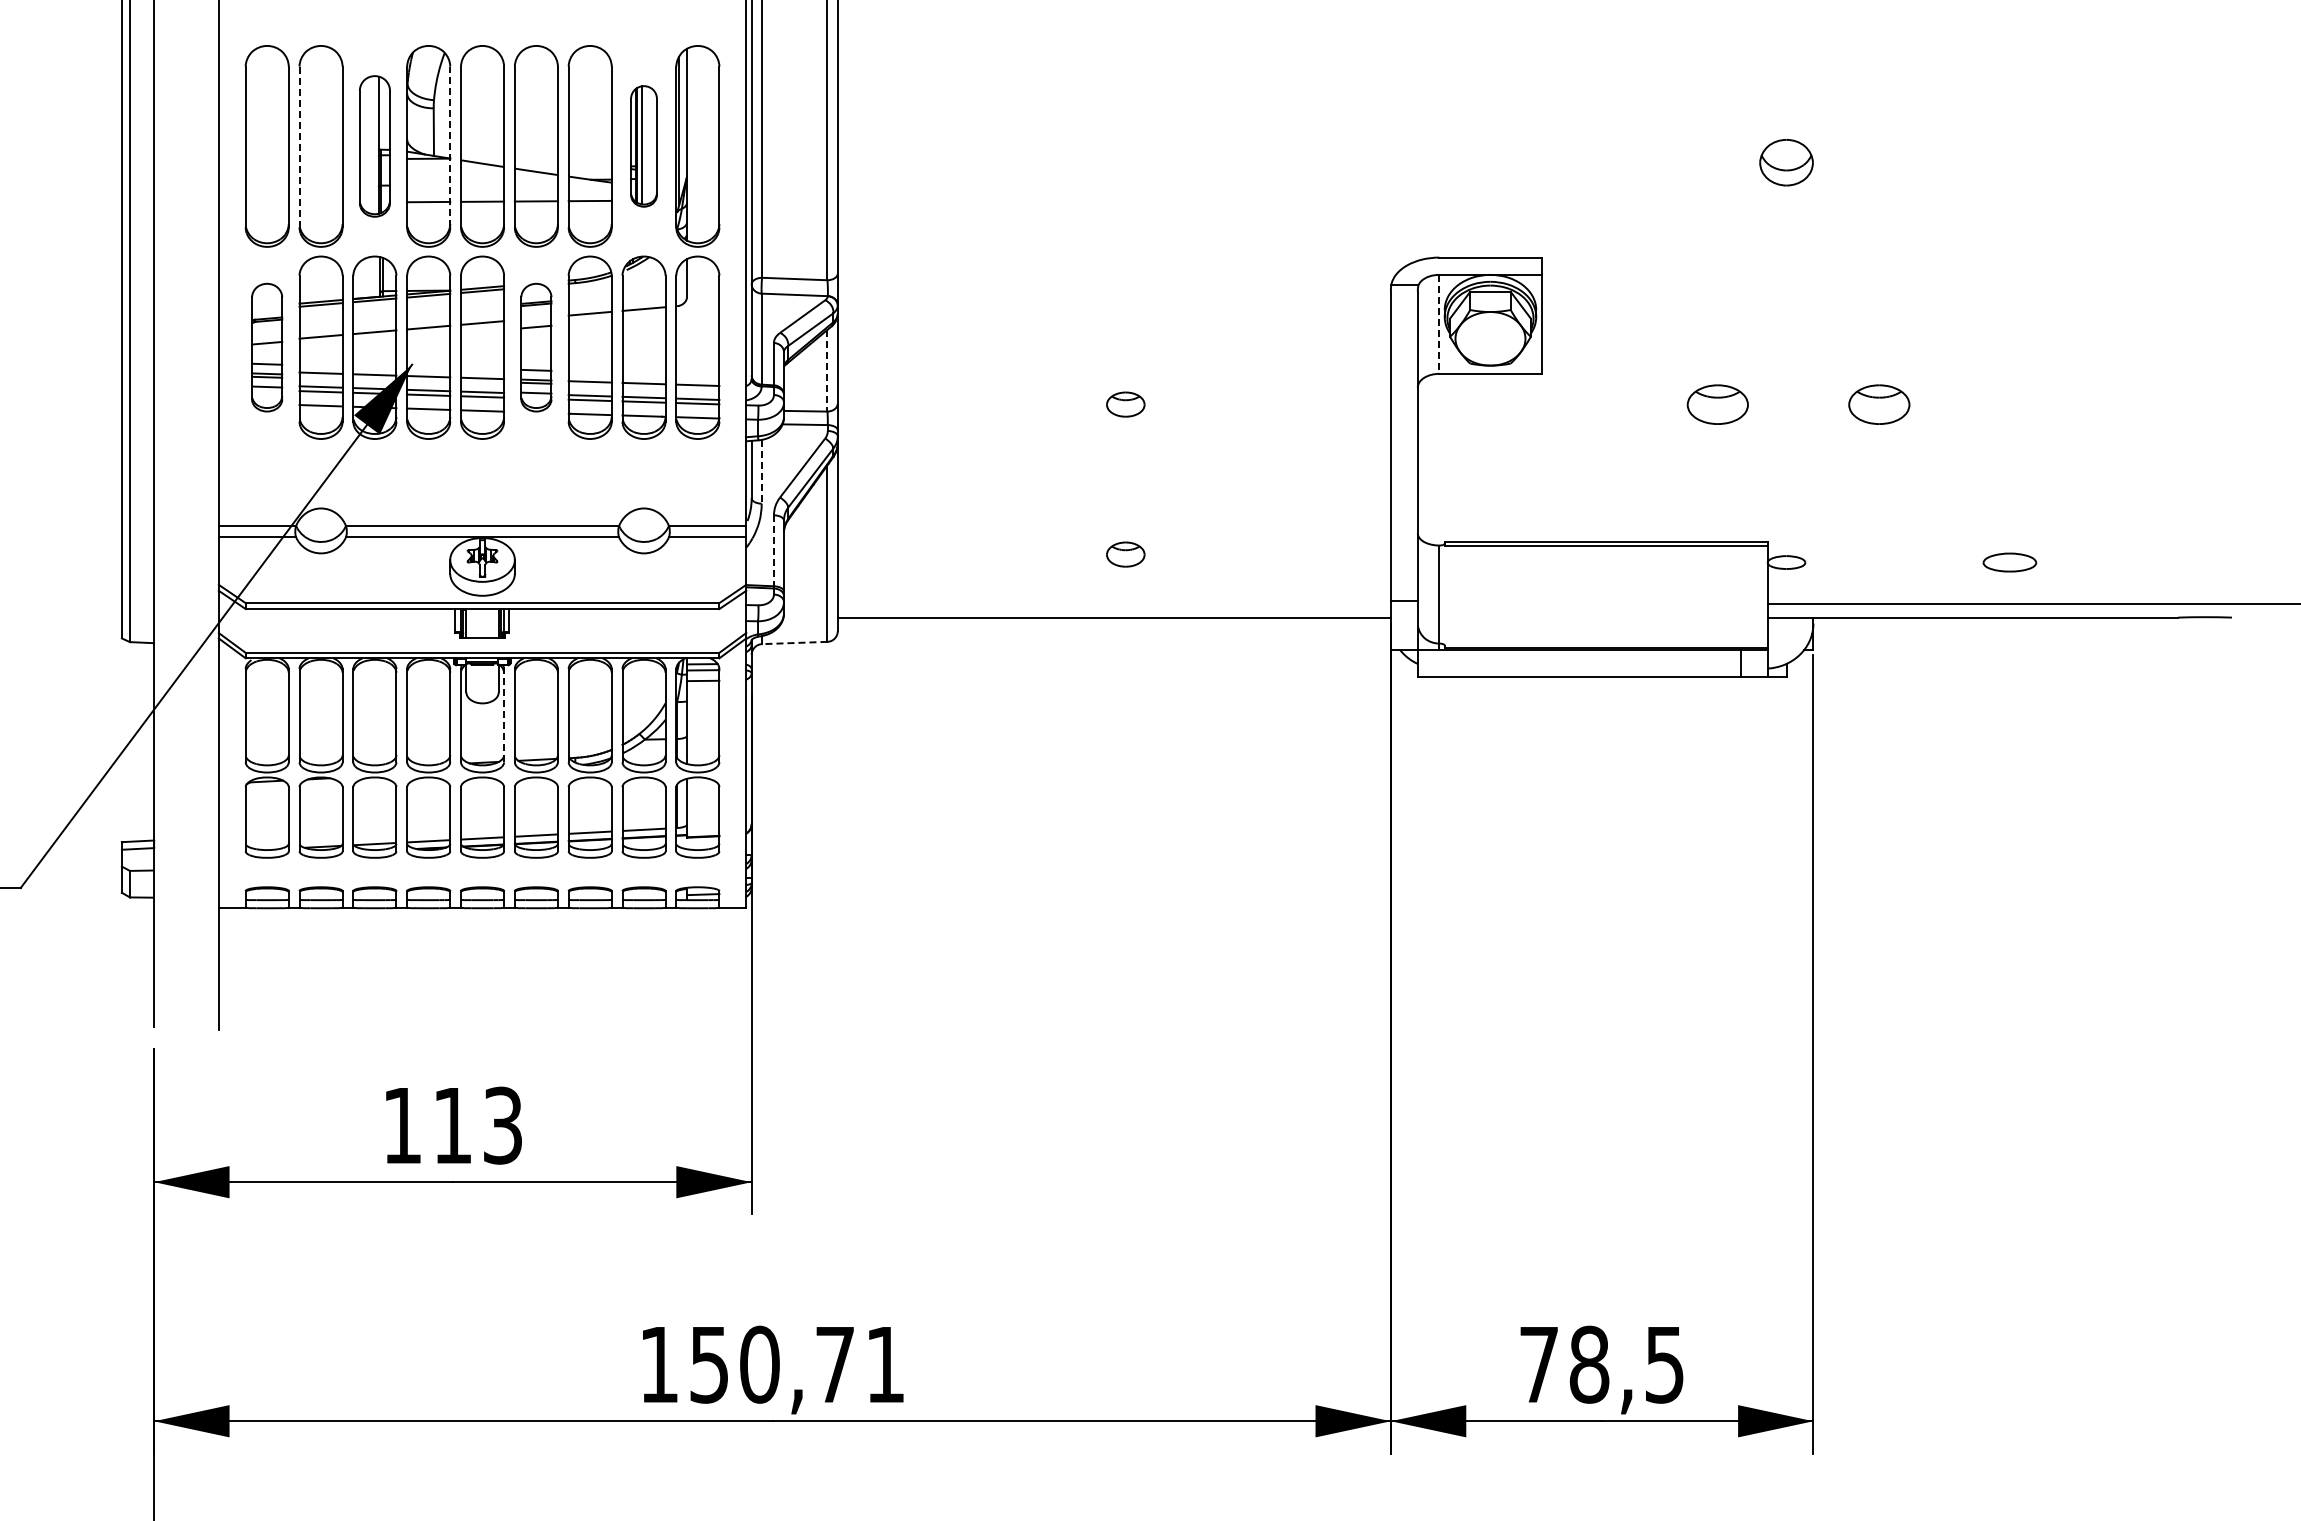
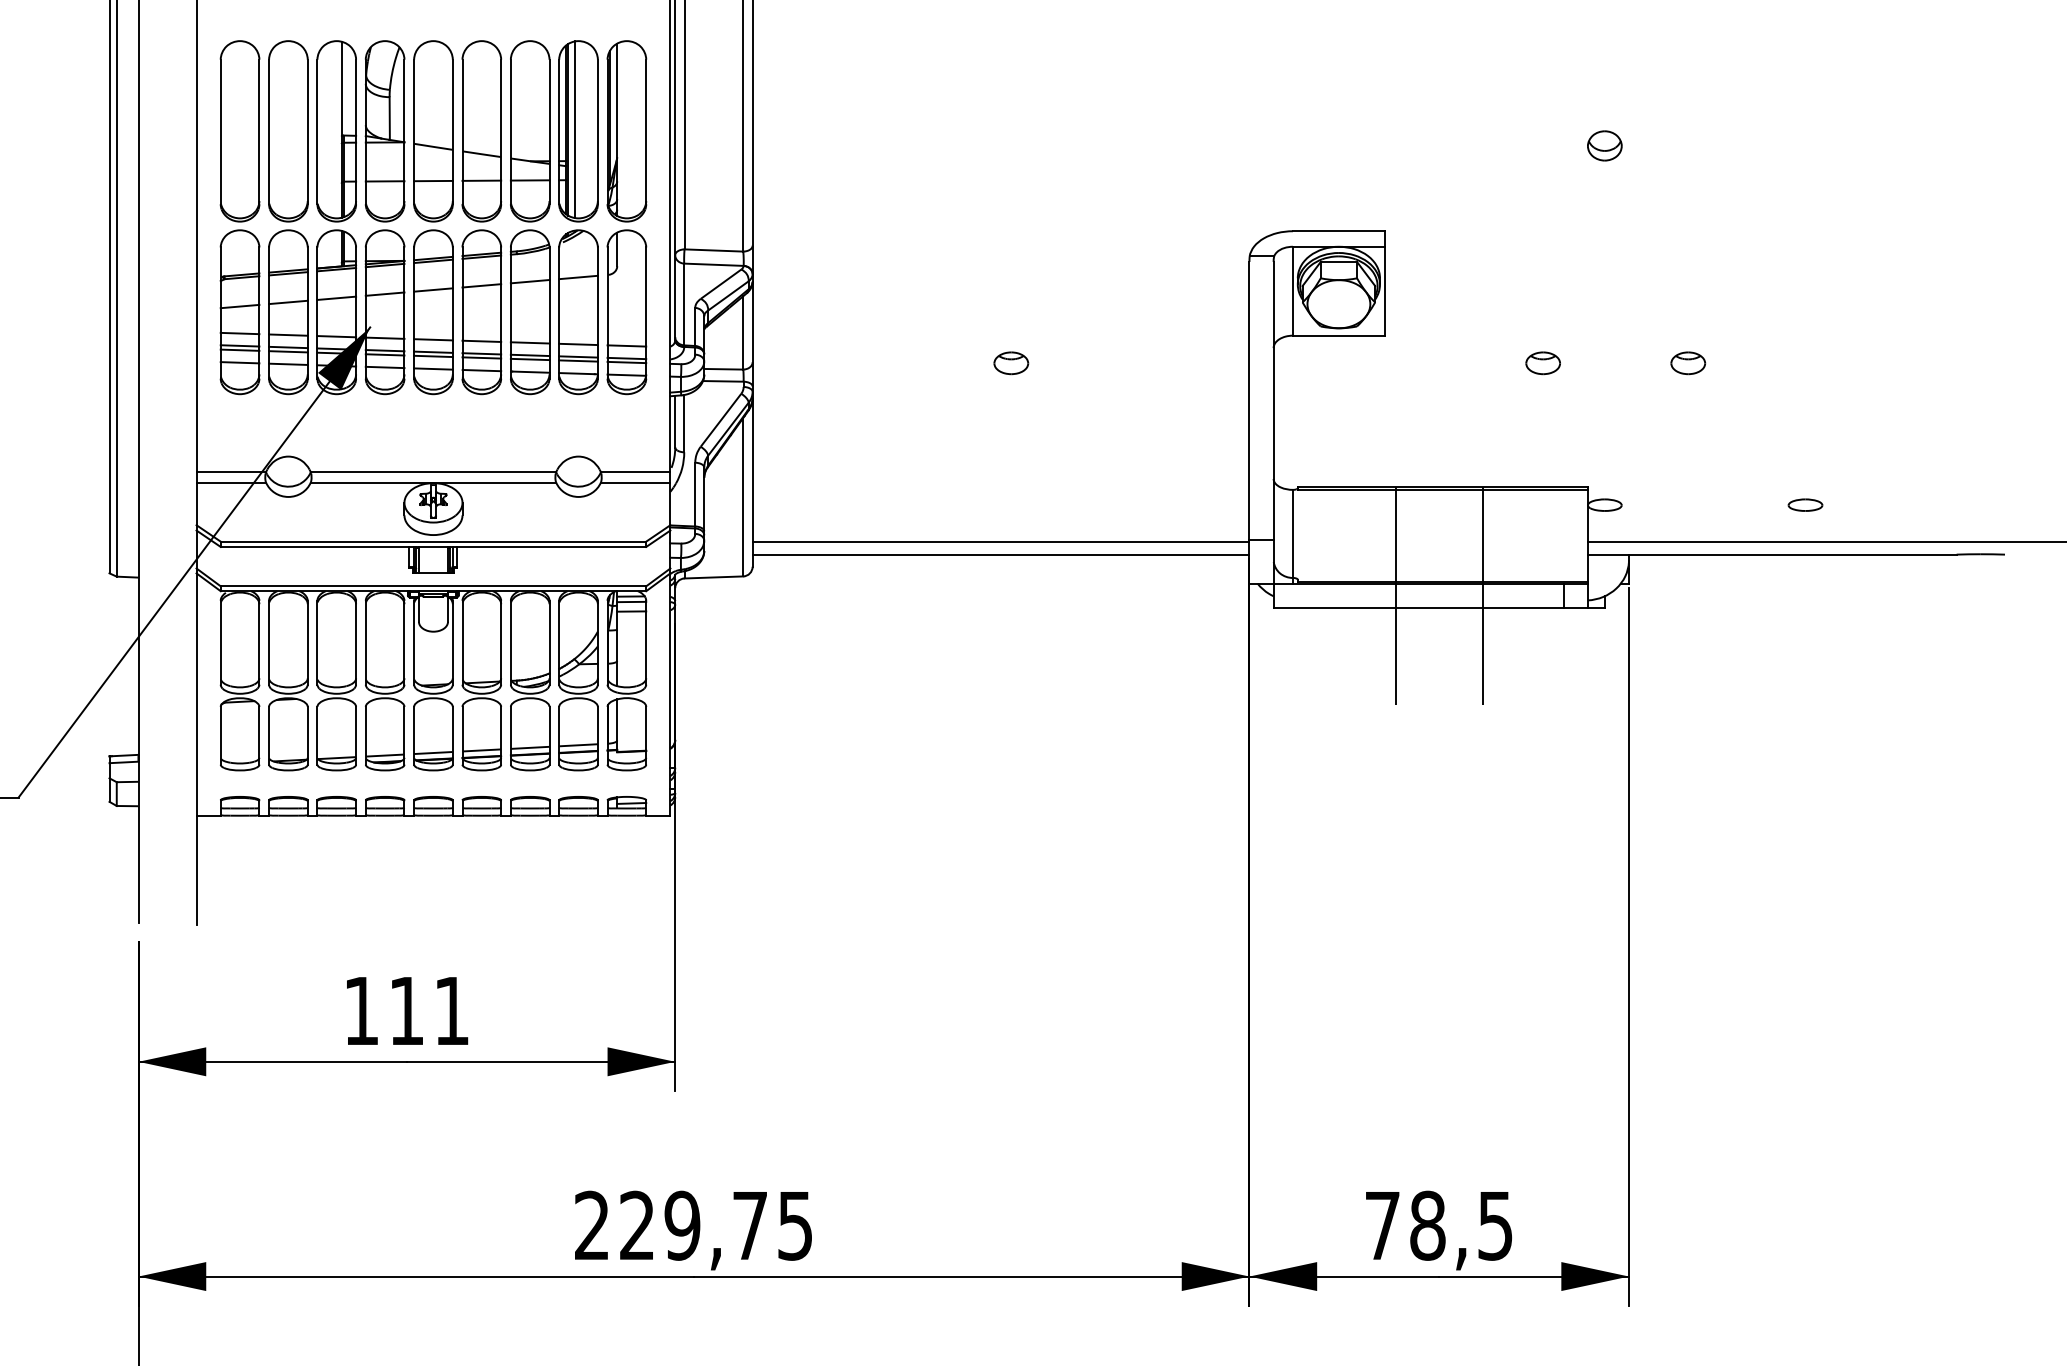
part: (374, 146) -> (336, 131), size x1.43
line: (450, 146) -> (404, 131), dashed -> solid
part: (643, 146) -> (578, 131), size x1.67
line: (299, 147) -> (269, 132), dashed -> solid
part: (1786, 162) -> (1604, 145), size x0.71
line: (1439, 324) -> (1293, 291), dashed -> solid
part: (266, 347) -> (239, 312), size x1.43
part: (536, 347) -> (481, 312), size x1.43
line: (827, 370) -> (743, 332), dashed -> solid
part: (1717, 404) -> (1542, 363), size x0.62
part: (1879, 404) -> (1688, 363), size x0.62
line: (761, 471) -> (684, 423), dashed -> solid
line: (773, 551) -> (694, 495), dashed -> solid
part: (1125, 554) -> (1011, 497), removed
part: (2009, 562) -> (1805, 505), size x0.71
line: (1113, 603) -> (1000, 541), added
line: (794, 643) -> (713, 577), dashed -> solid
line: (1553, 663) -> (1395, 595), added
line: (1650, 663) -> (1482, 595), added
line: (504, 715) -> (453, 642), dashed -> solid
text: (502, 1125) -> (451, 1010), 113 -> 111
text: (771, 1364) -> (693, 1225), 150,71 -> 229,75

